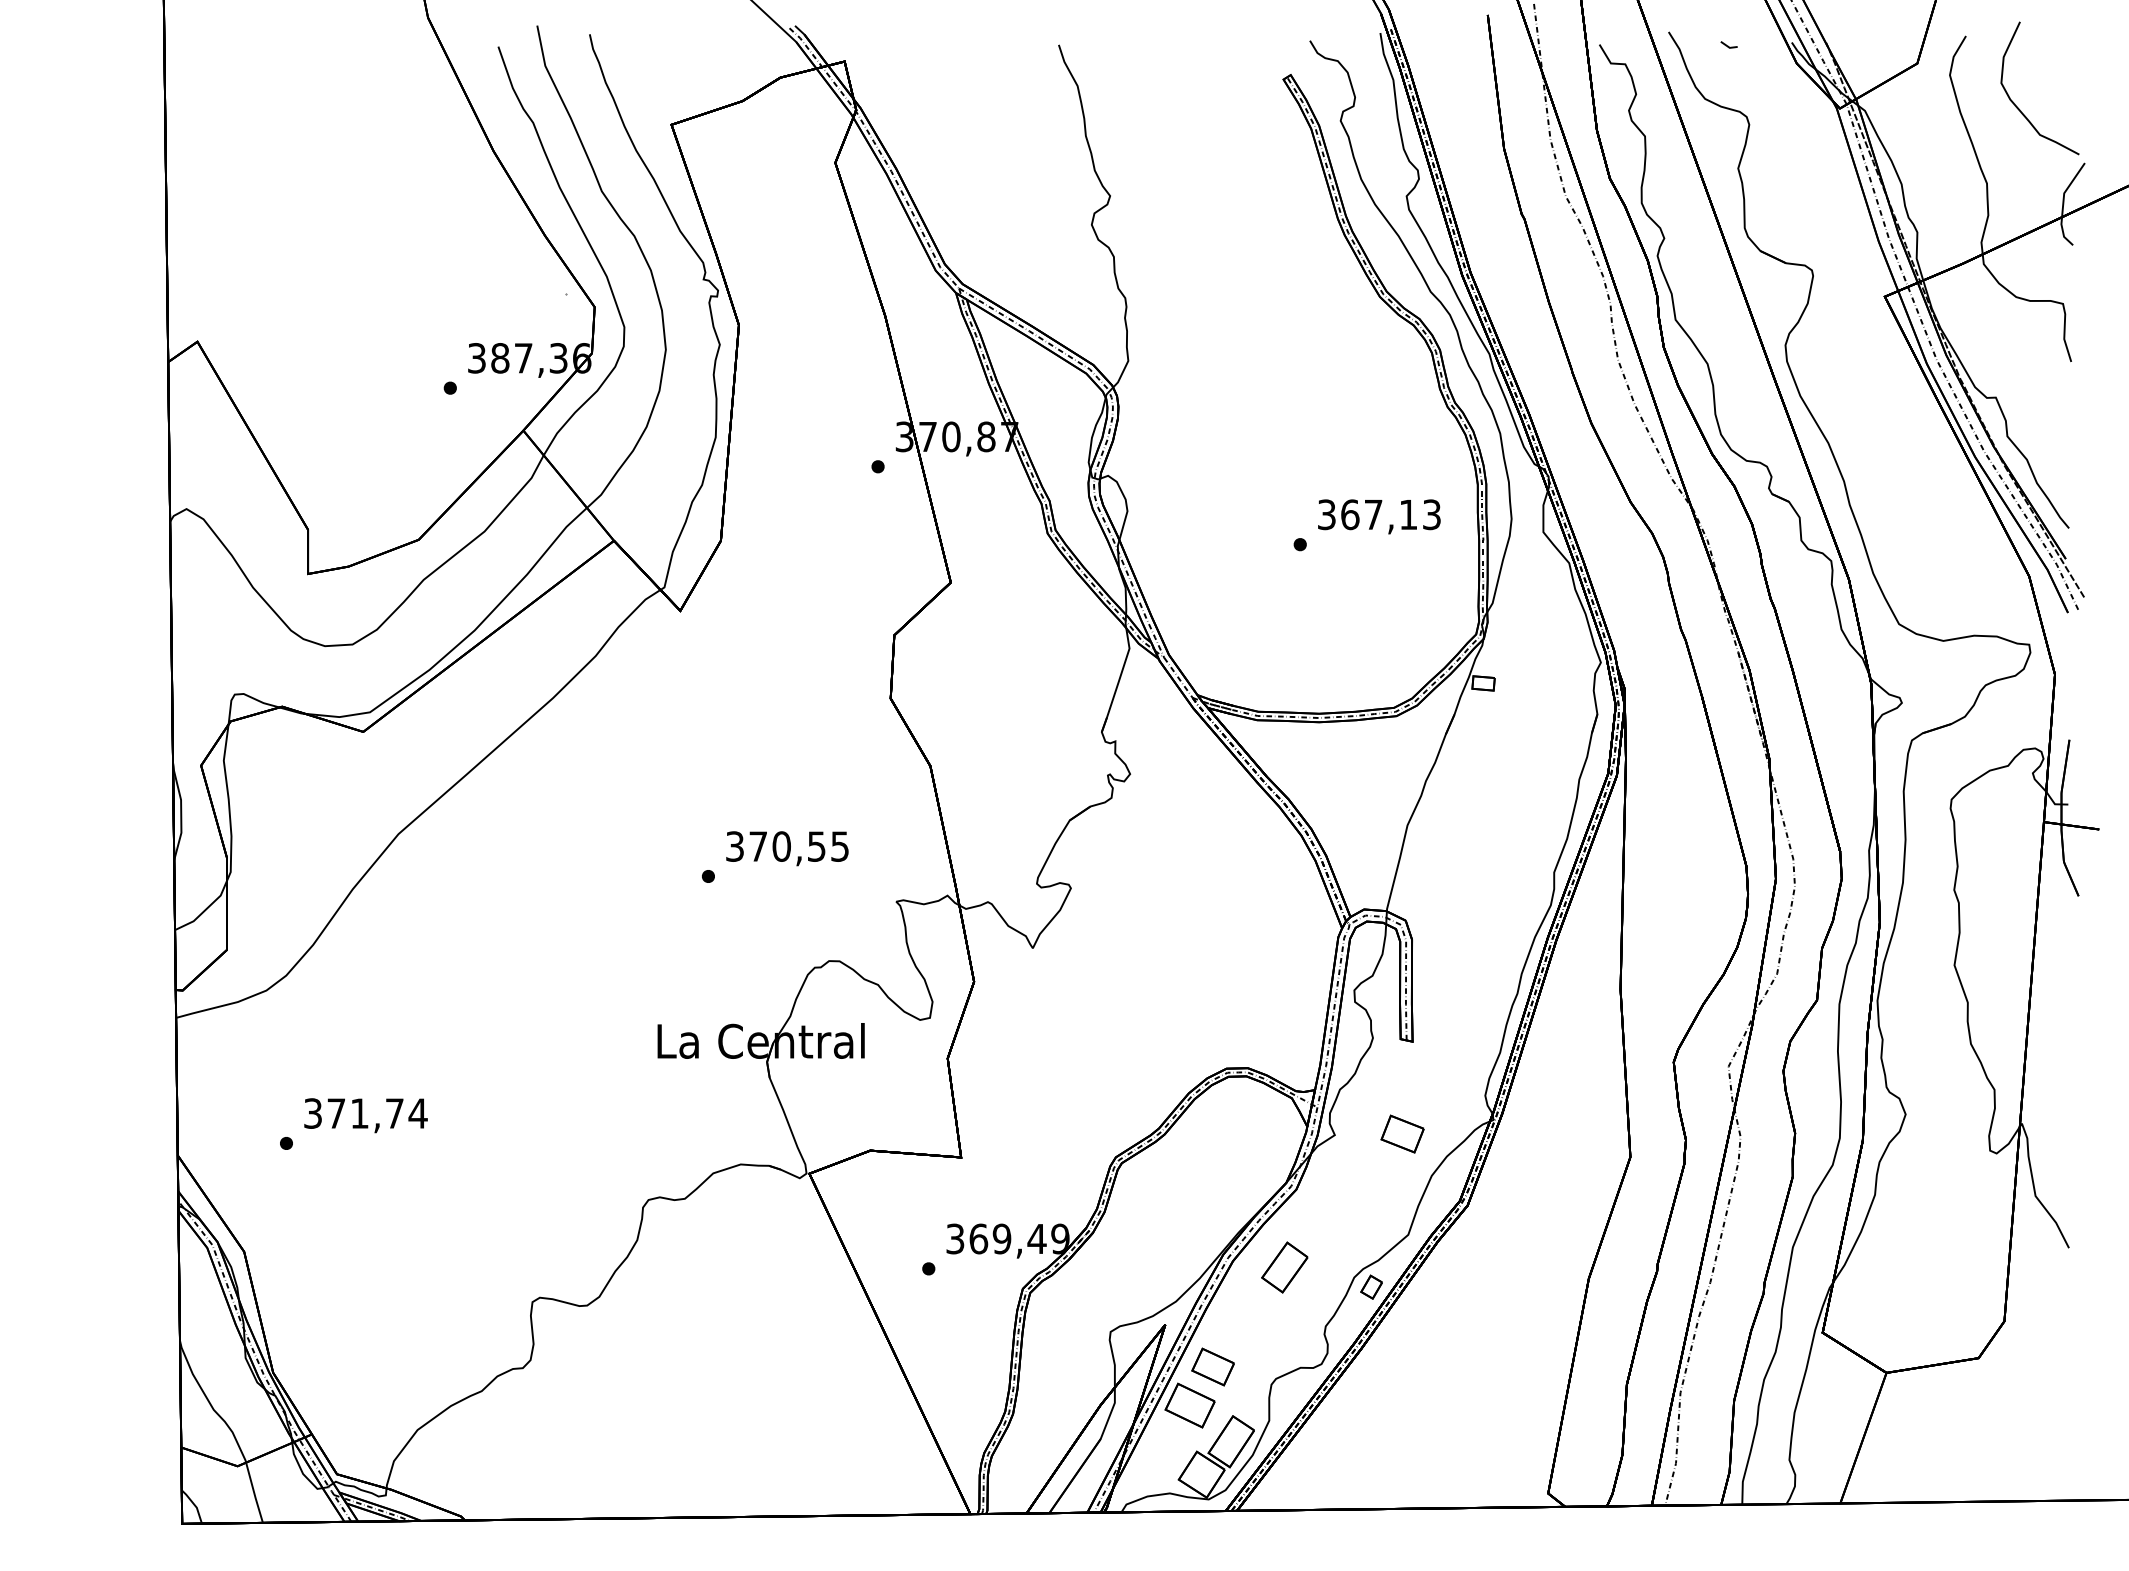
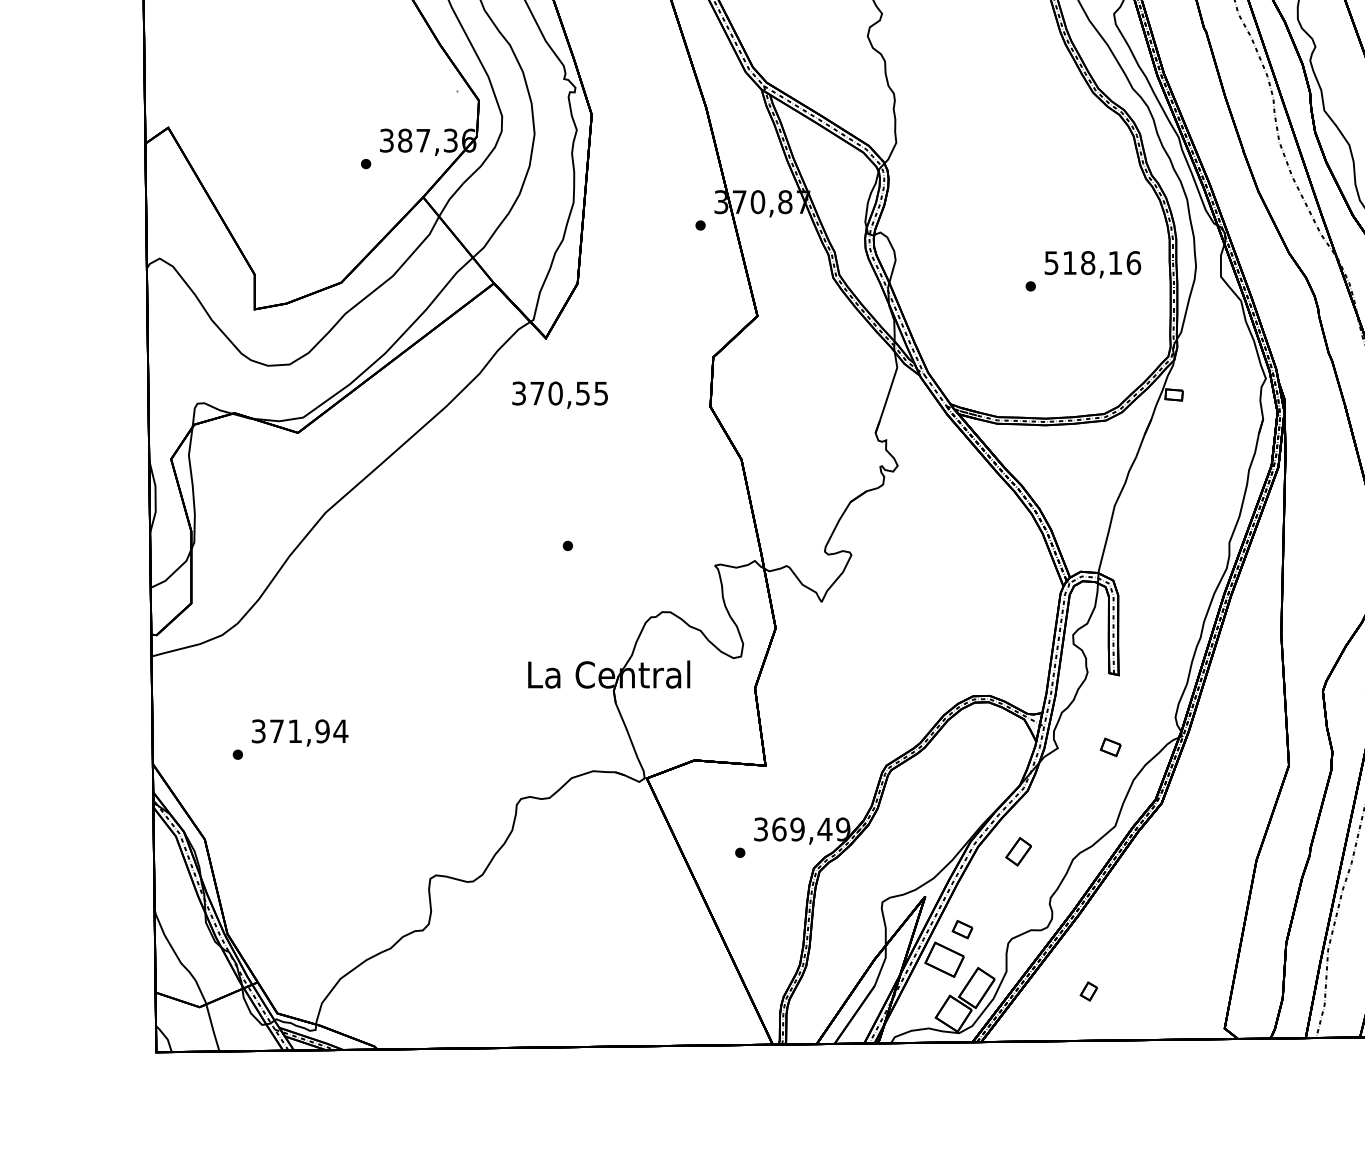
text: (1379, 514) -> (1092, 262), 367,13 -> 518,16
text: (787, 848) -> (560, 395), moved
text: (394, 1113) -> (322, 731), 371,74 -> 371,94
part: (1402, 1133) -> (1110, 746), size x0.6
part: (1284, 1267) -> (1018, 851), size x0.7
part: (1371, 1286) -> (1088, 990), moved
part: (1212, 1366) -> (962, 929), size x0.6

